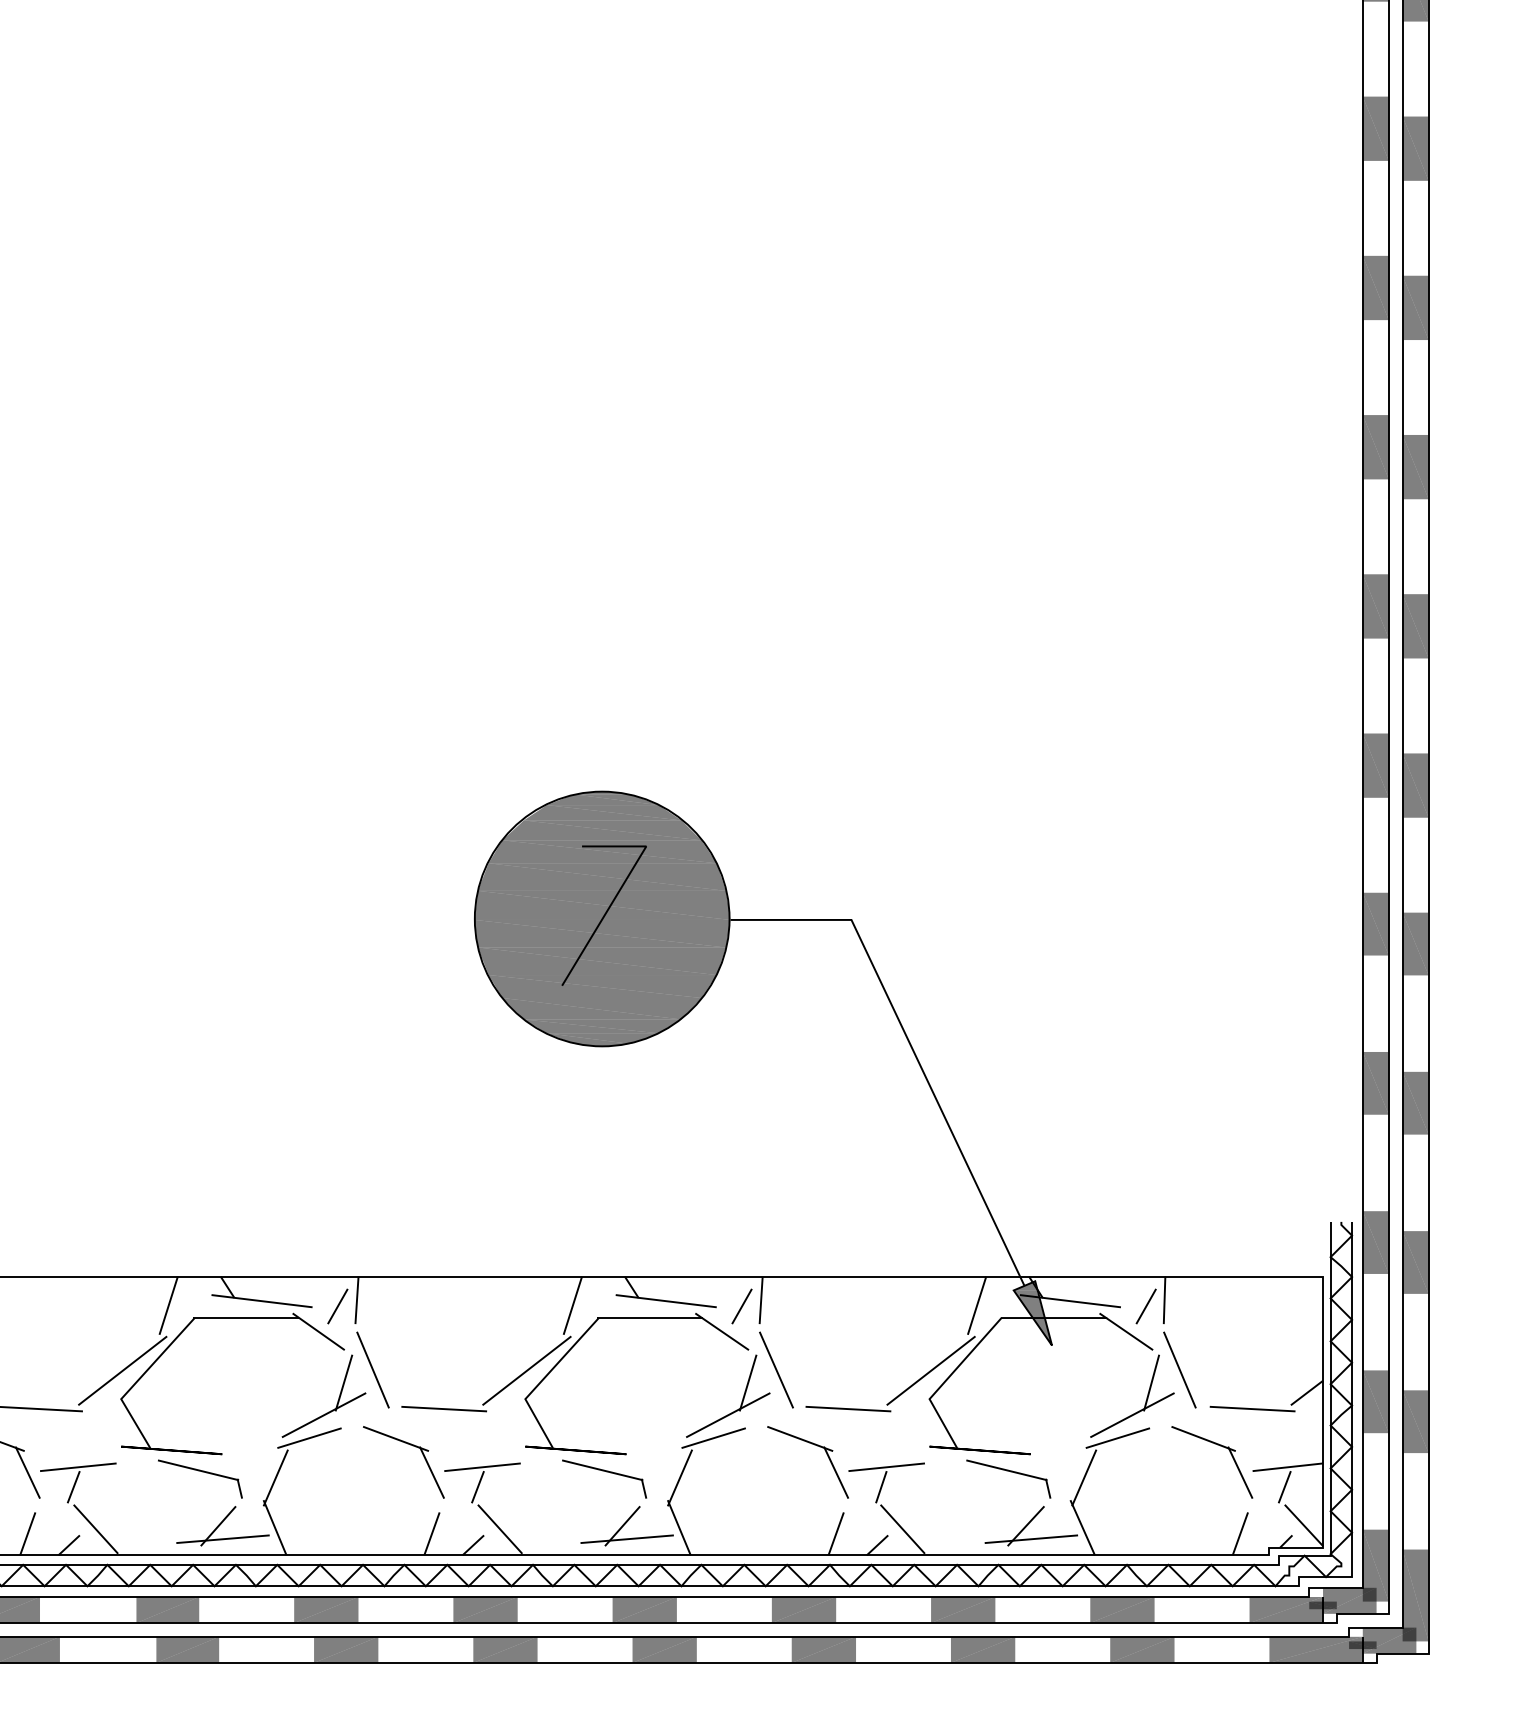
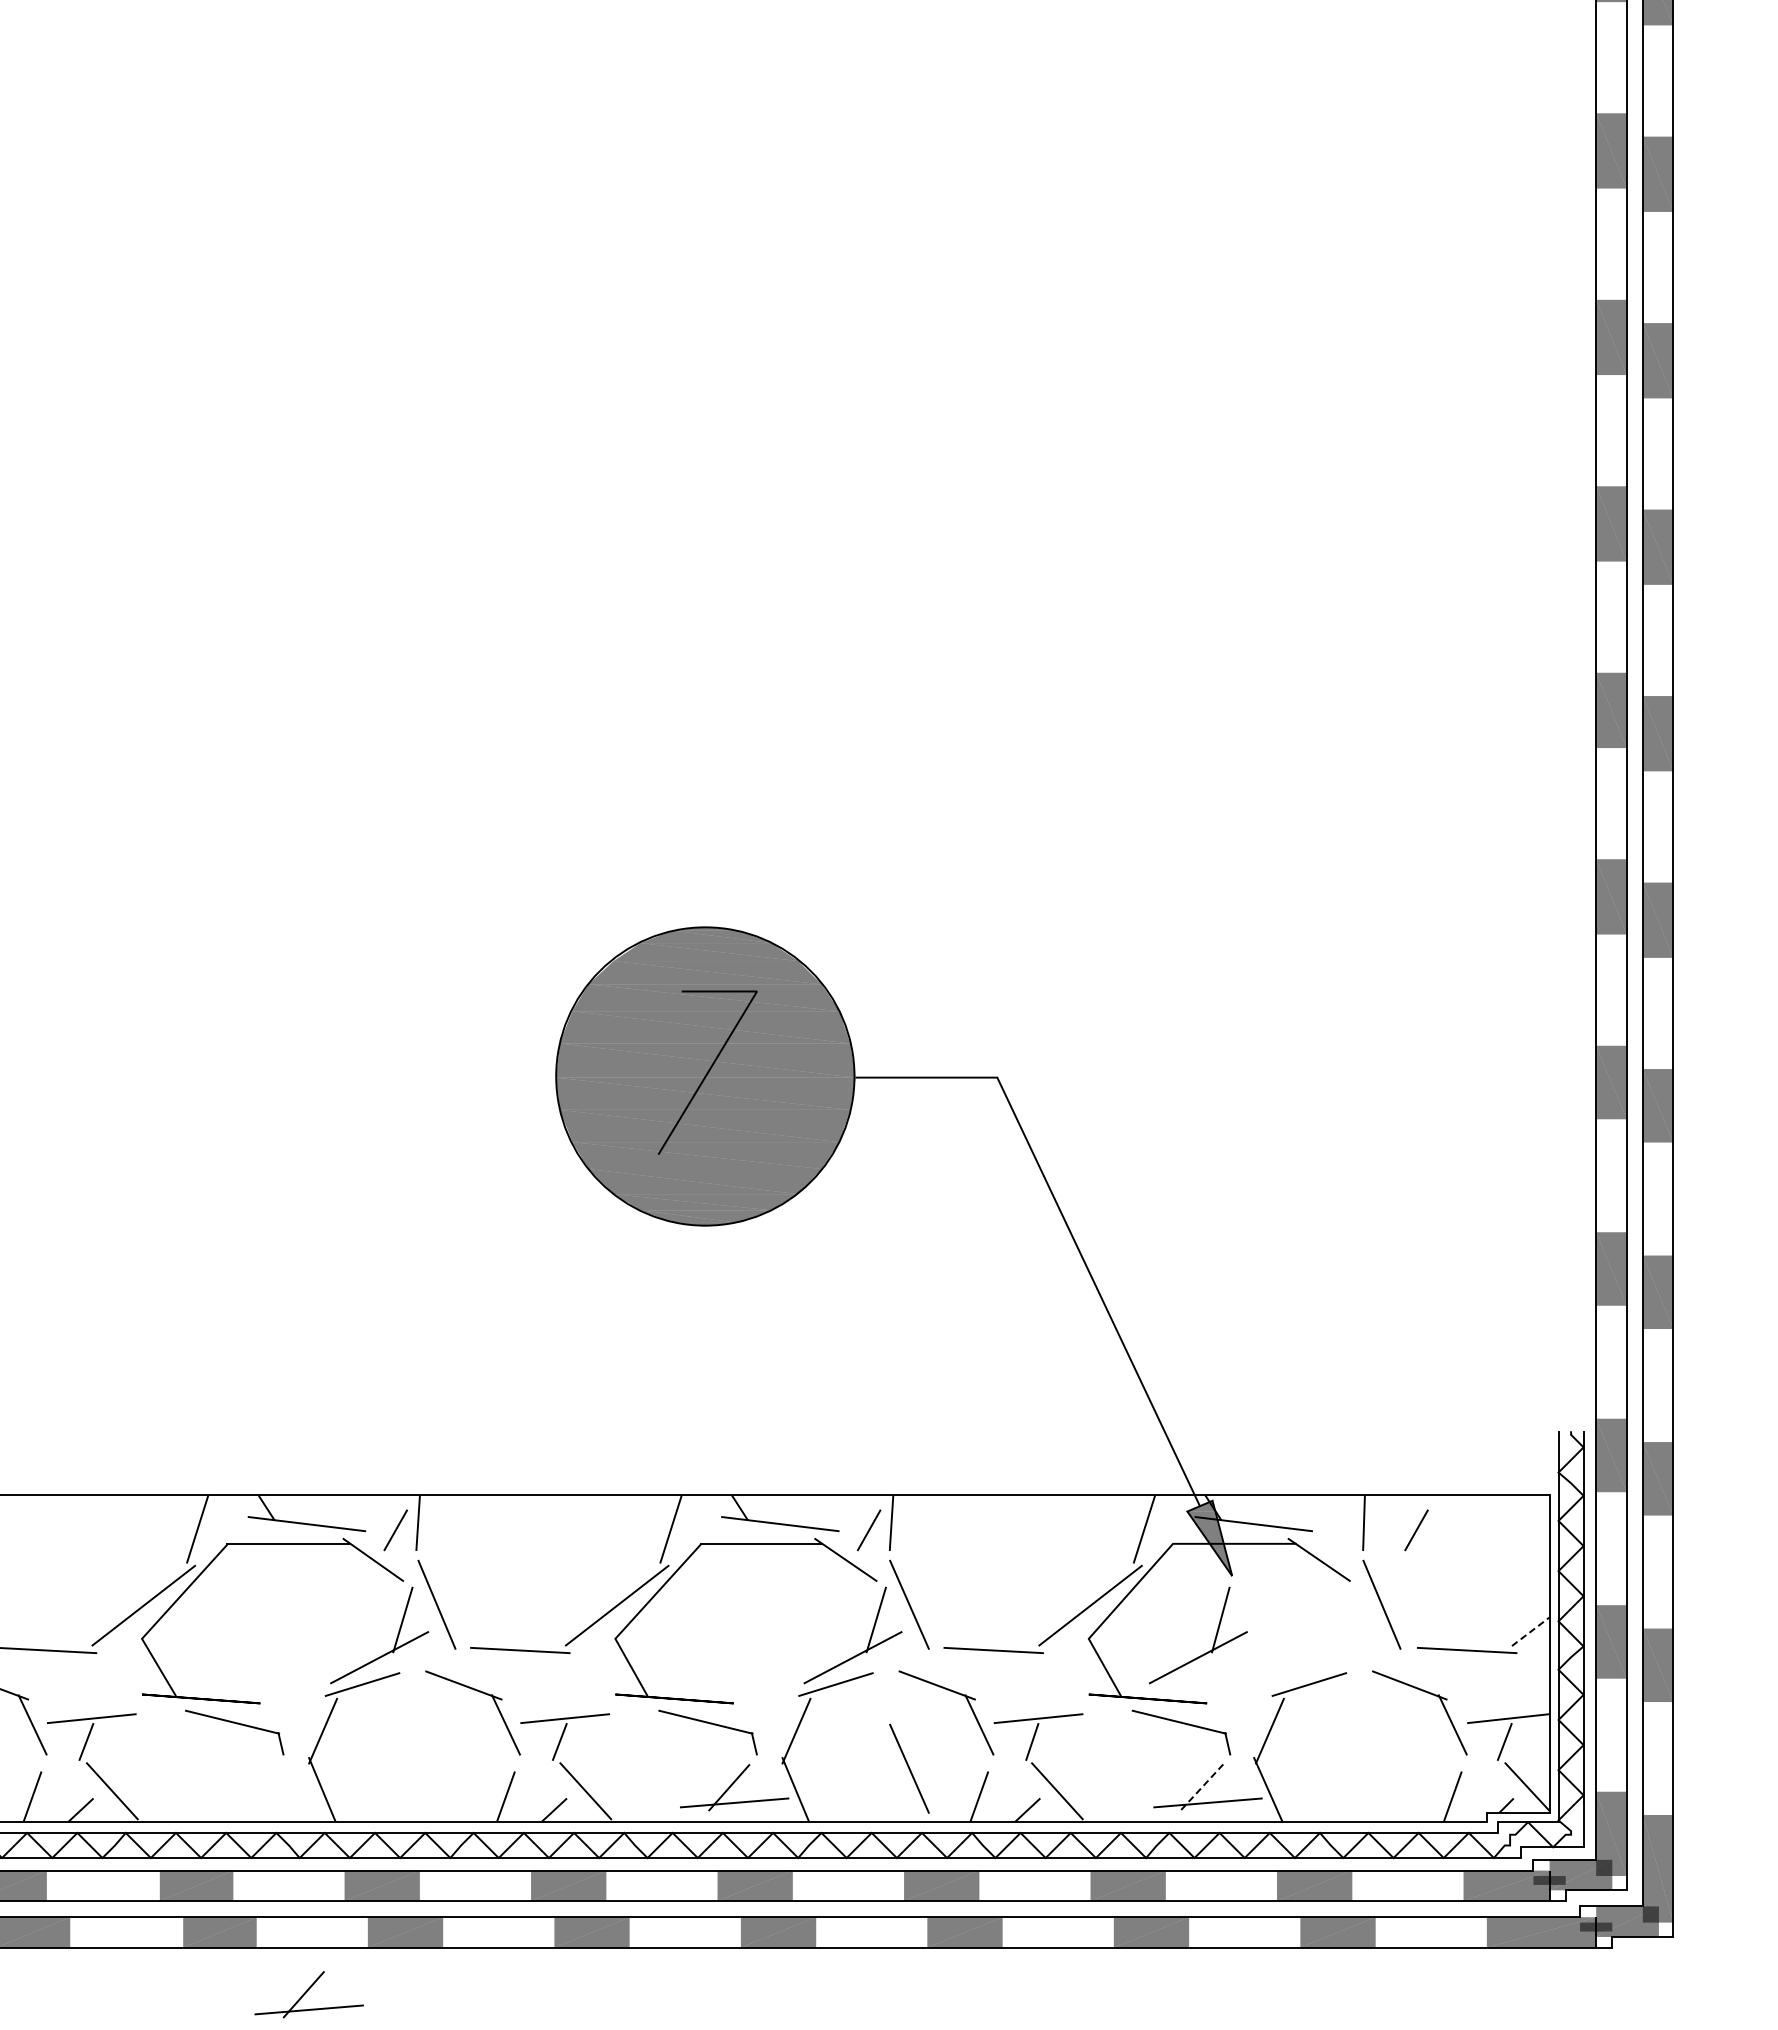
line: (1146, 1306) -> (1416, 1530), moved
line: (1306, 1392) -> (1530, 1631), solid -> dashed
part: (1146, 1398) -> (1214, 1638), moved
line: (776, 1509) -> (909, 1768), added
part: (222, 1526) -> (308, 1994), moved
line: (1025, 1526) -> (1201, 1787), solid -> dashed

